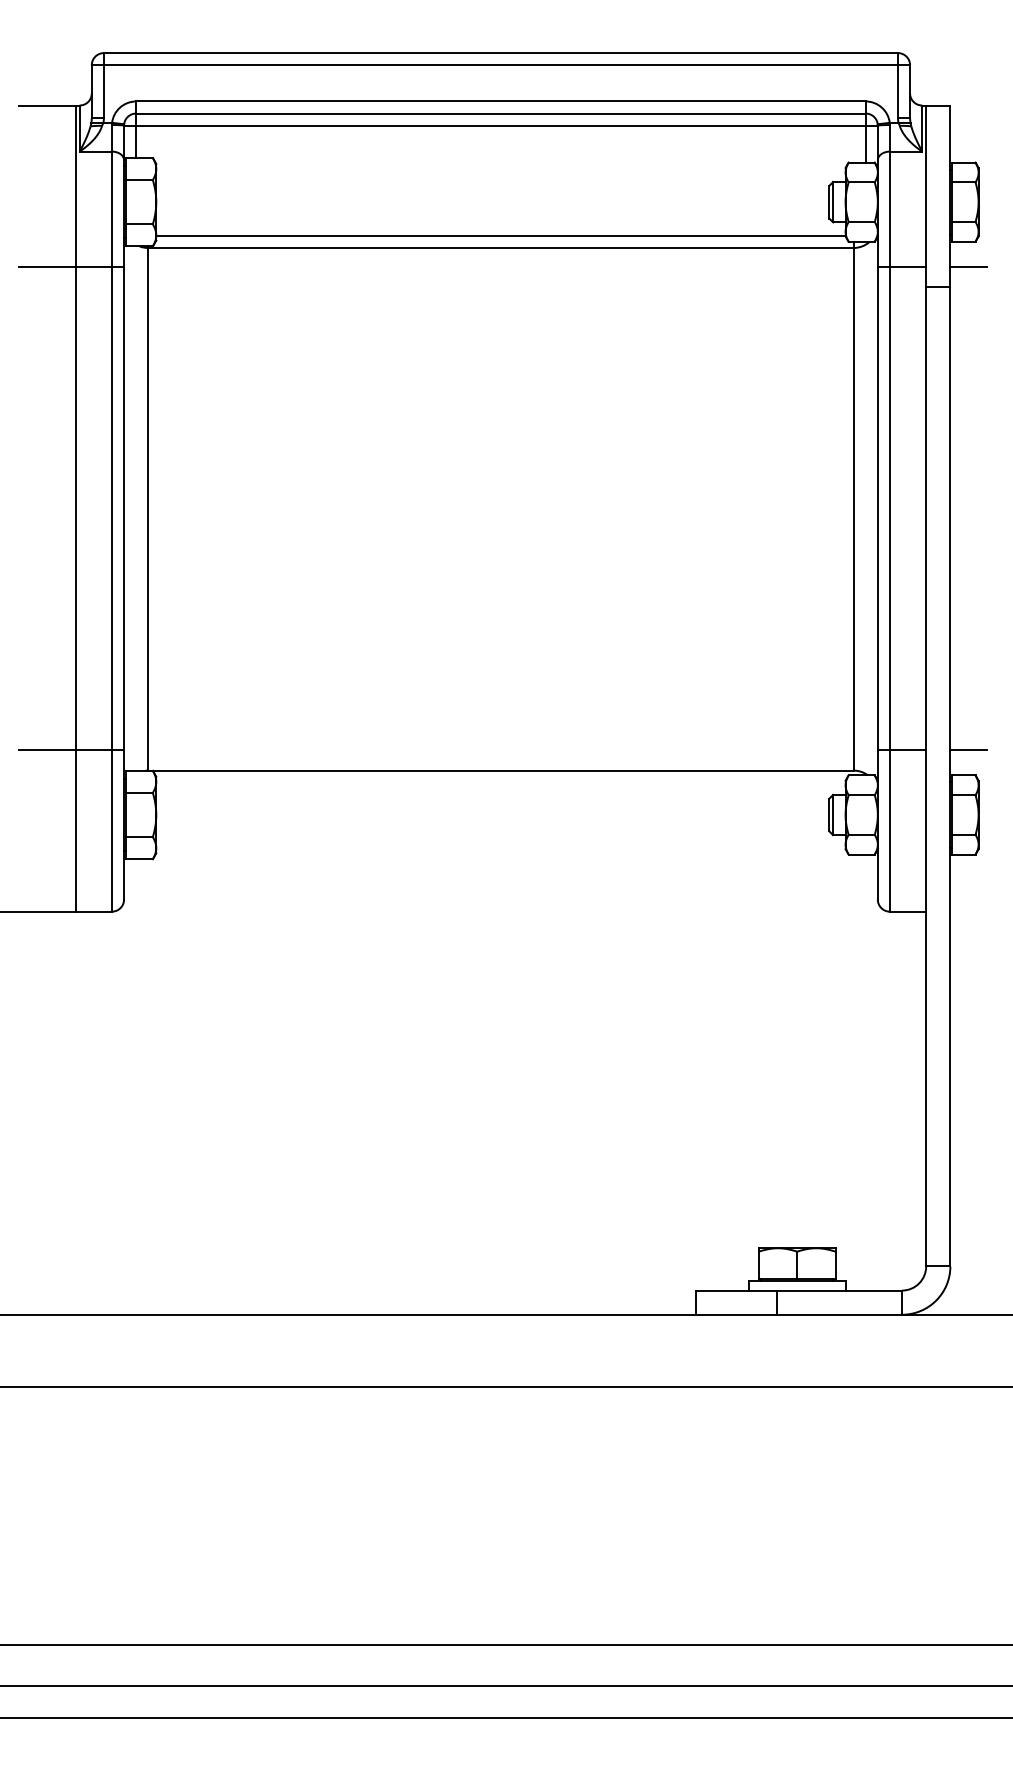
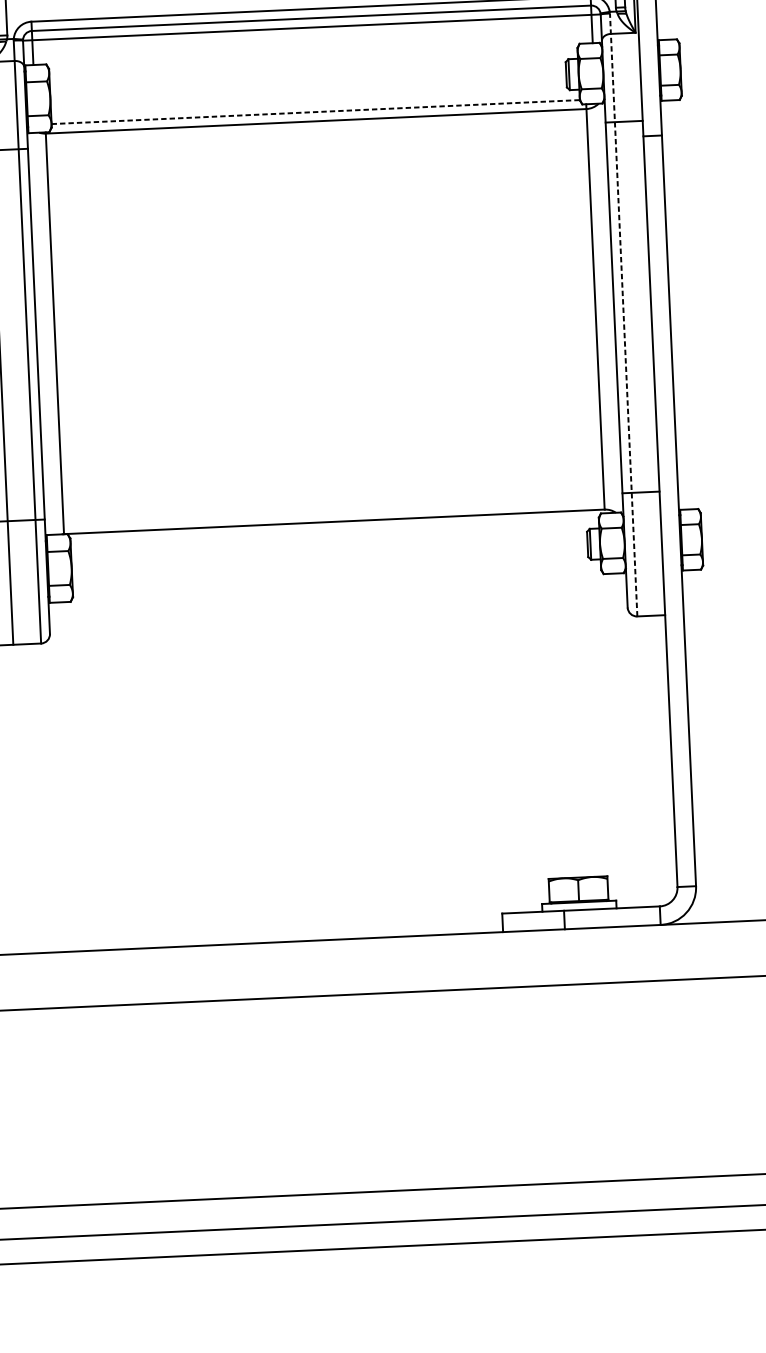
line: (500, 235) -> (315, 111), solid -> dashed
line: (968, 266) -> (675, 119), removed
line: (889, 517) -> (623, 314), solid -> dashed
line: (968, 750) -> (691, 490), removed

